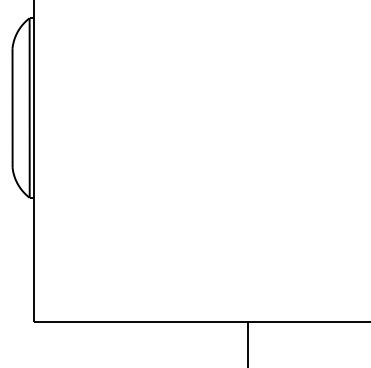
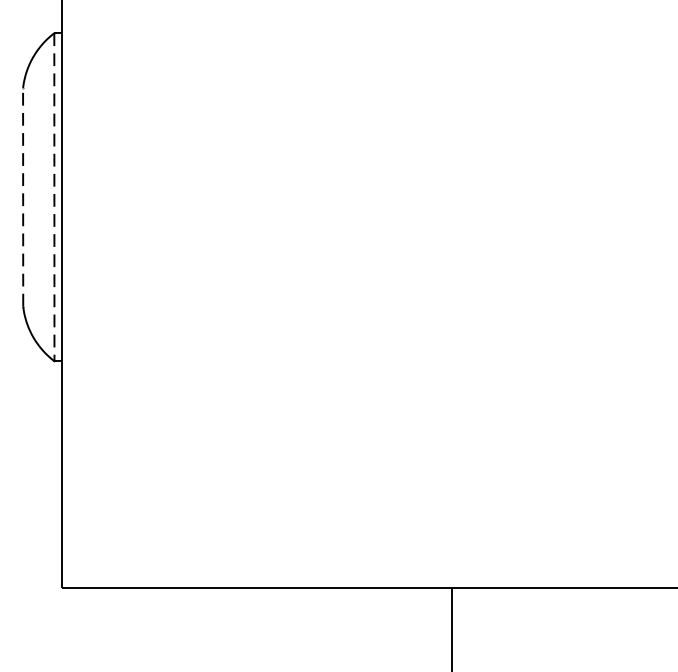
line: (12, 108) -> (23, 198), solid -> dashed
line: (29, 108) -> (54, 198), solid -> dashed

